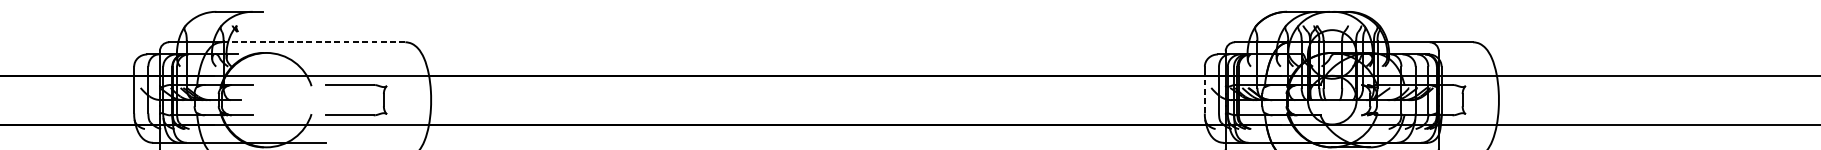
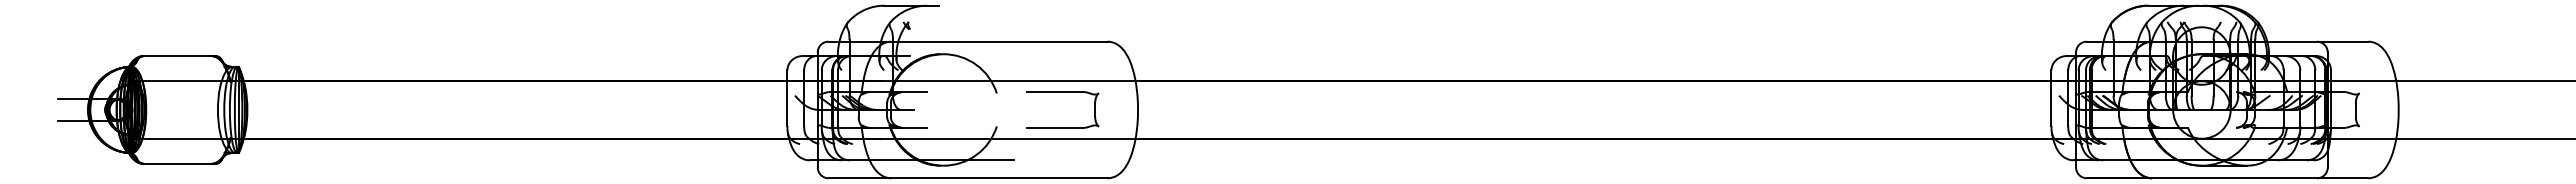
line: (312, 42) -> (998, 41), dashed -> solid
part: (356, 85) -> (1062, 92), moved
line: (1204, 93) -> (2051, 102), dashed -> solid

